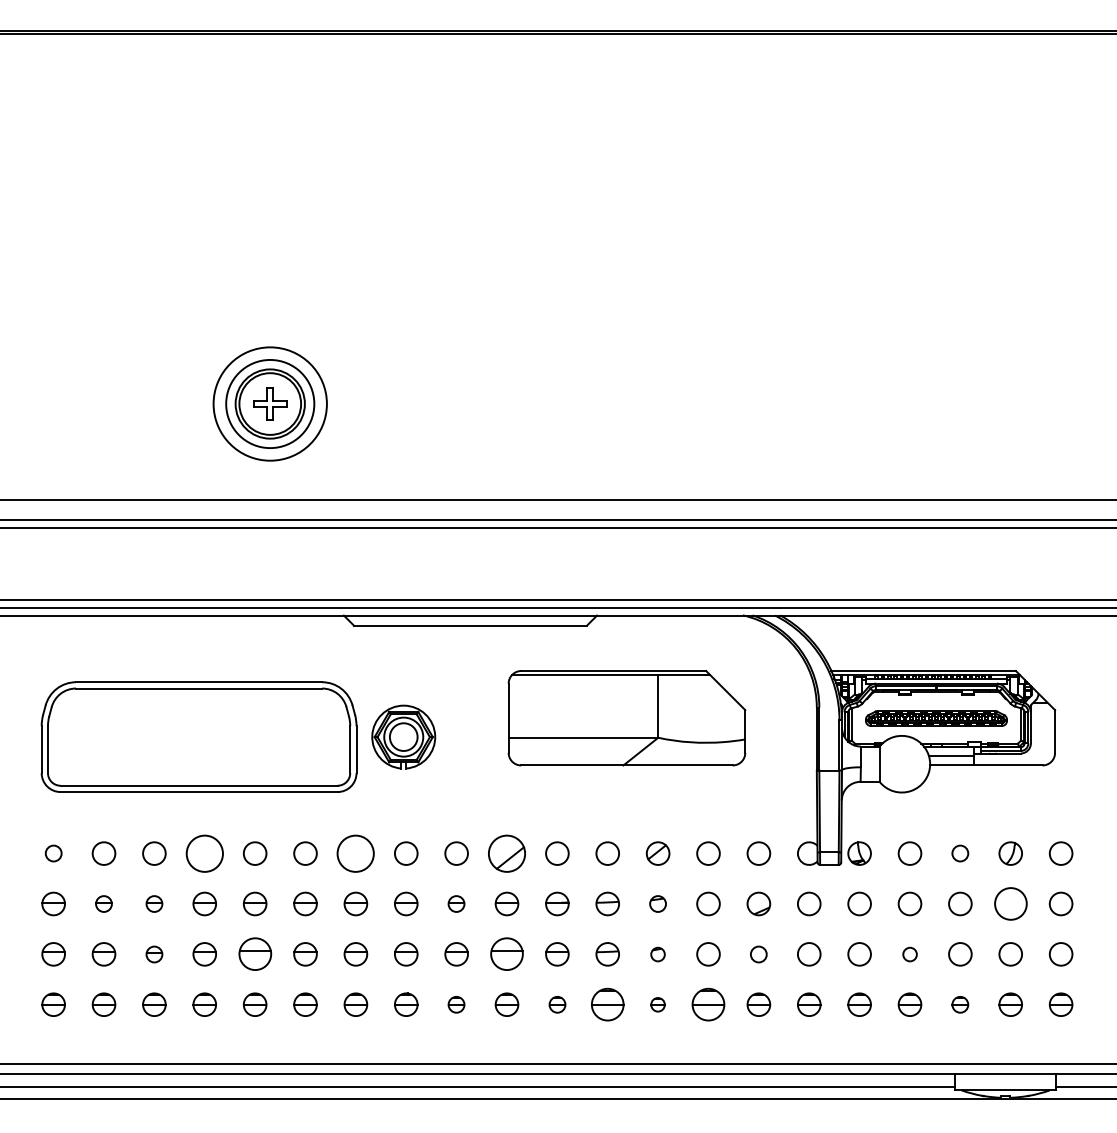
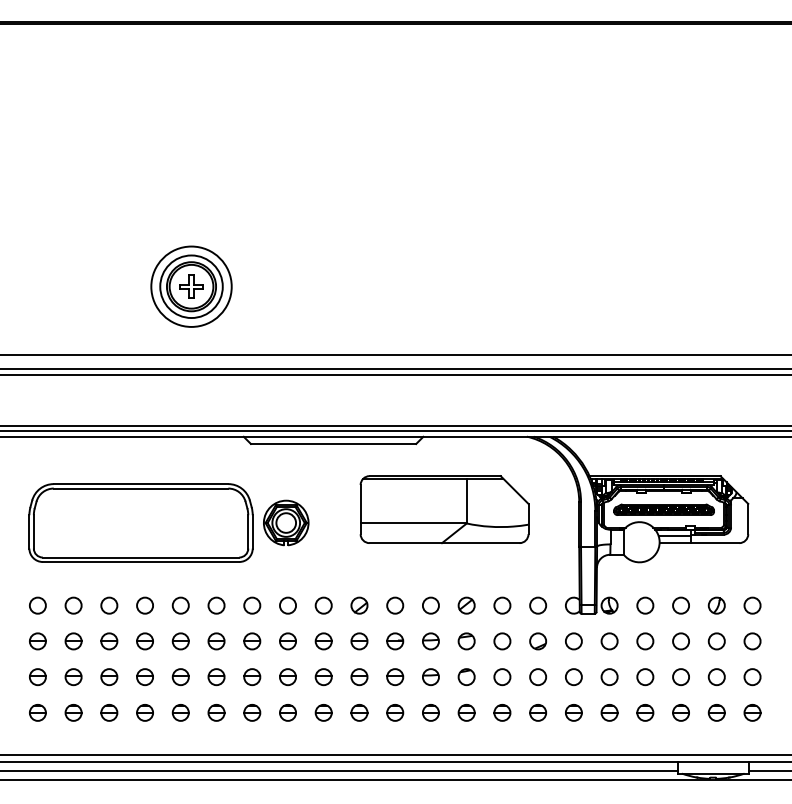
circle: (53, 853) -> (37, 605), size x1.43
circle: (203, 853) -> (144, 605), size x0.62
circle: (356, 853) -> (252, 605), size x0.62
part: (507, 853) -> (359, 605), size x0.62
circle: (959, 853) -> (680, 605), size x1.43
part: (103, 904) -> (73, 641), size x1.43
part: (154, 904) -> (109, 641), size x1.43
part: (456, 904) -> (323, 641), size x1.43
part: (657, 904) -> (466, 641), size x1.43
circle: (1010, 904) -> (716, 641), size x0.71
part: (154, 954) -> (109, 677), size x1.43
part: (254, 954) -> (180, 677), size x0.71
part: (507, 954) -> (359, 677), size x0.71
circle: (657, 954) -> (466, 677), size x1.67
circle: (757, 954) -> (537, 677), size x1.43
circle: (910, 954) -> (645, 677), size x1.67
part: (456, 1004) -> (323, 712), size x1.43
part: (557, 1004) -> (395, 712), size x1.43
part: (607, 1004) -> (430, 712), size x0.71
part: (657, 1004) -> (466, 712), size x1.67
part: (708, 1004) -> (502, 712), size x0.71
part: (959, 1004) -> (680, 712), size x1.43

